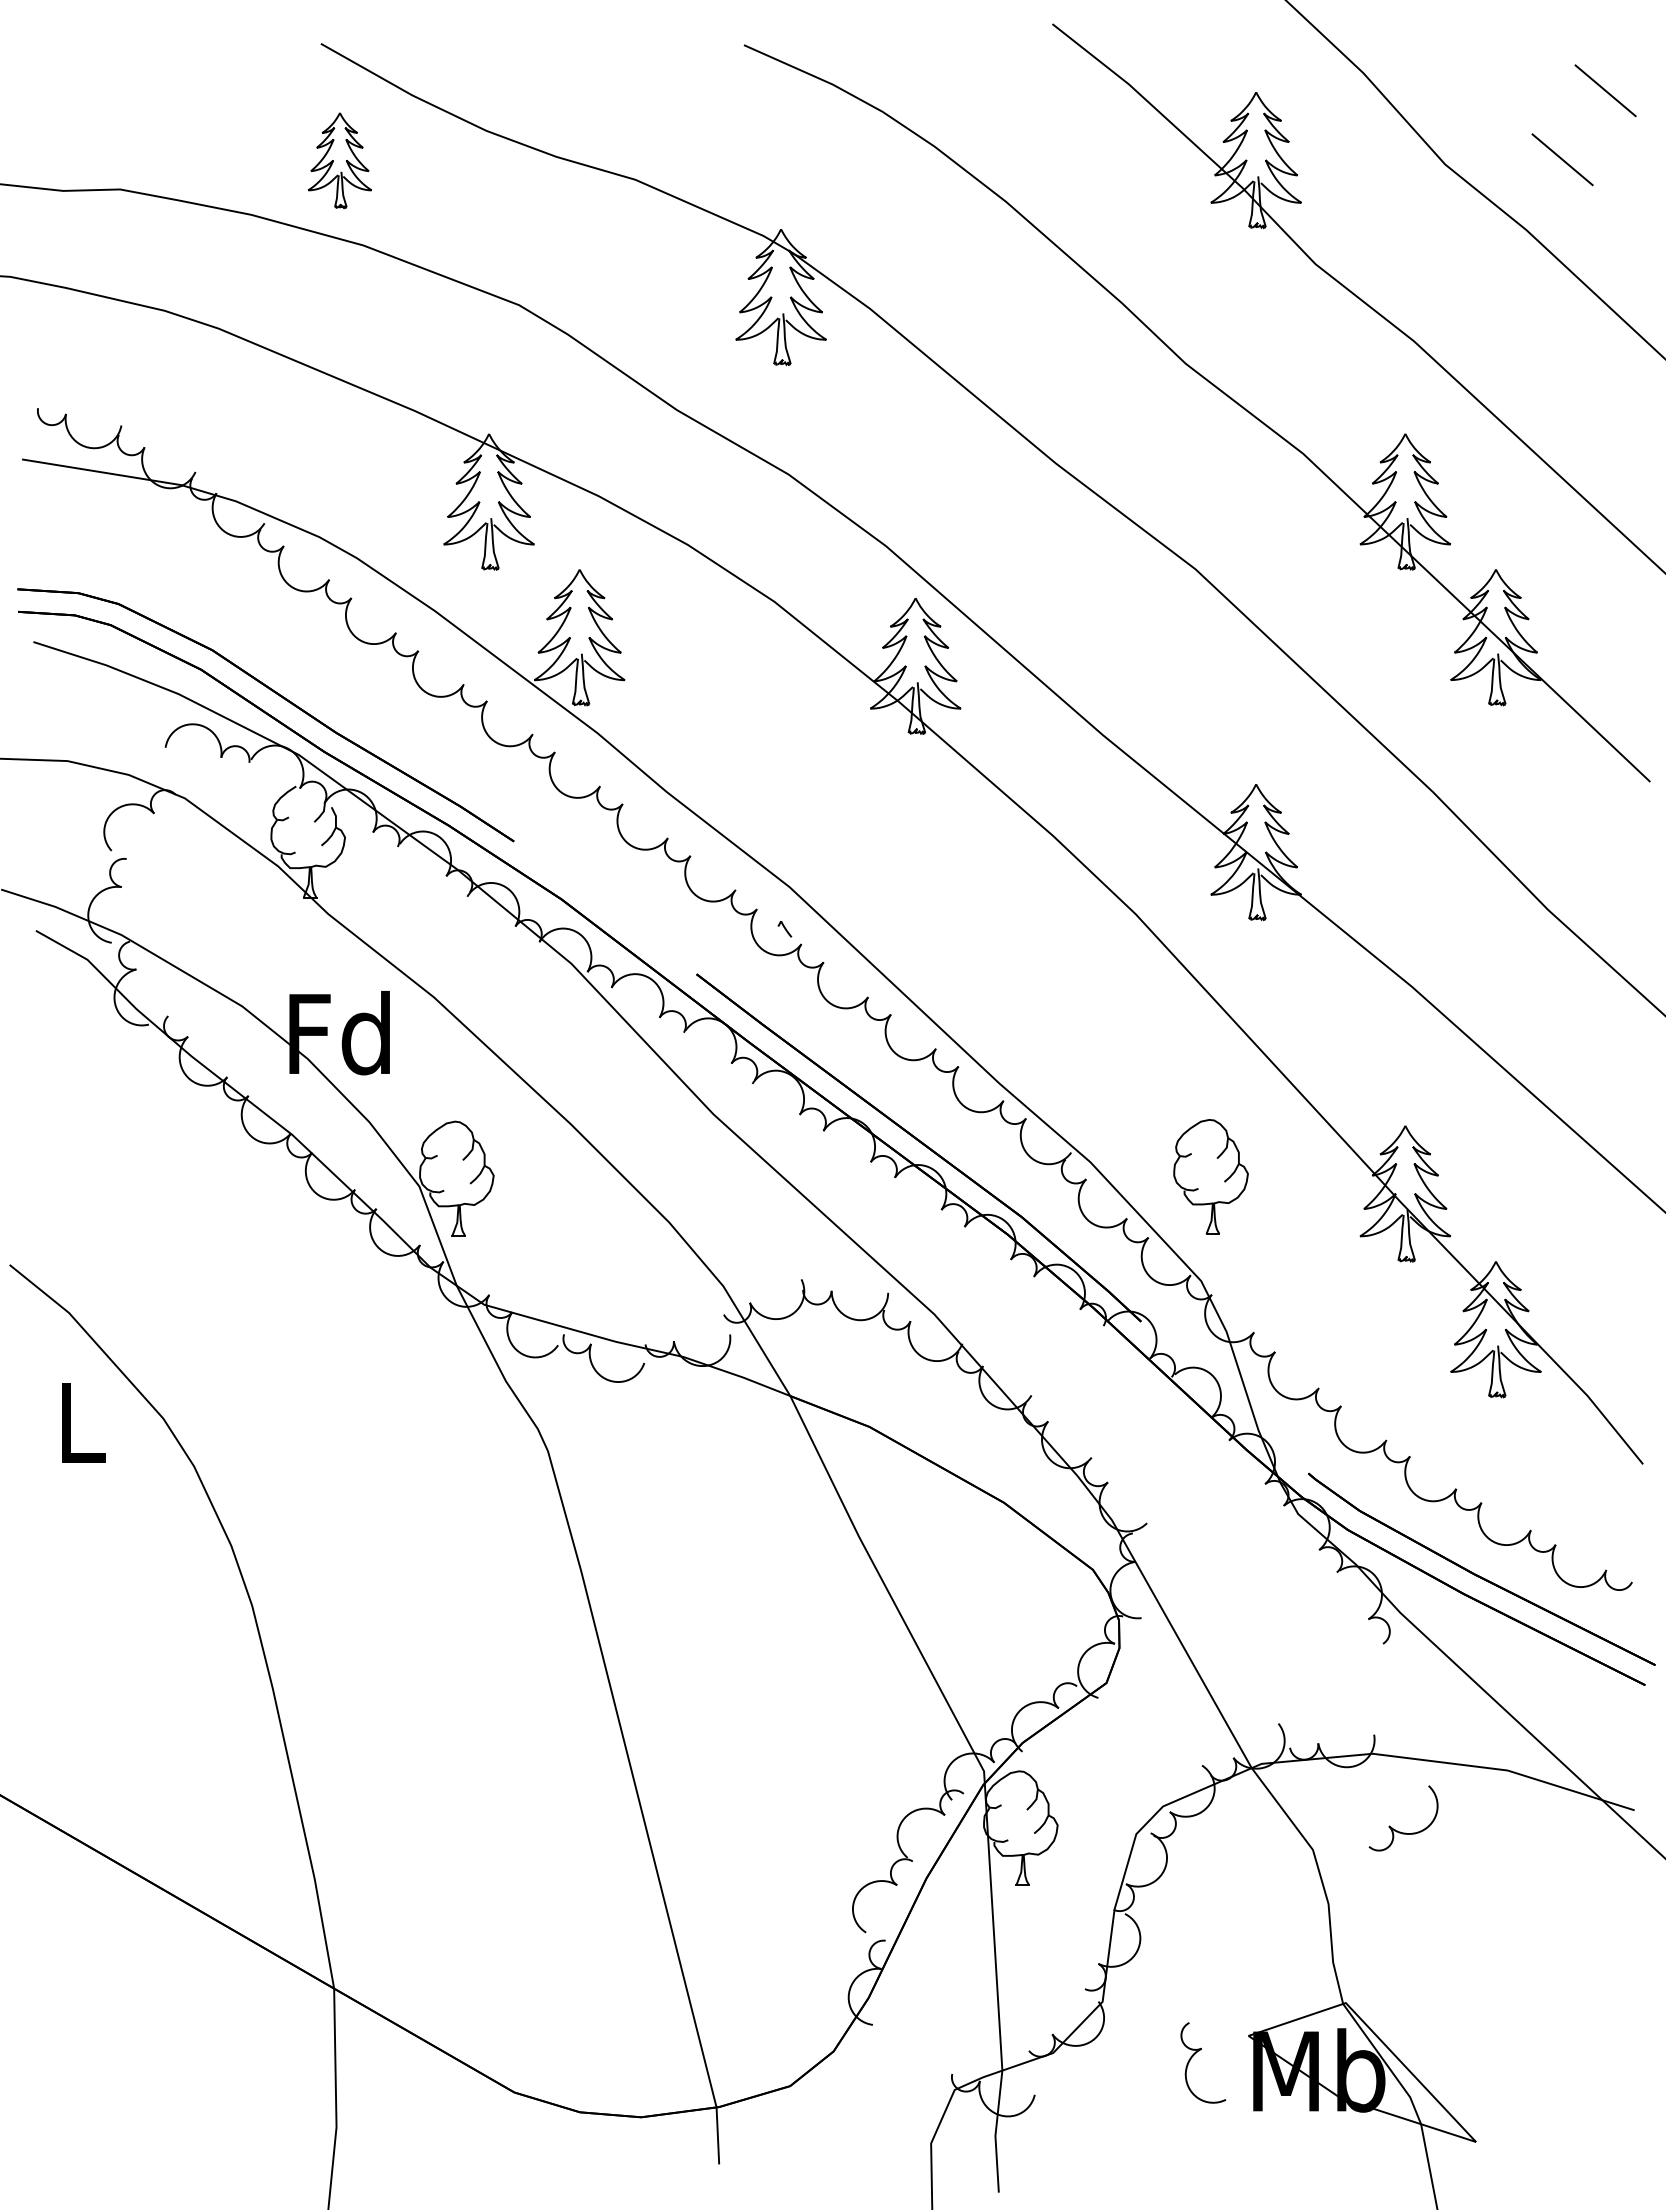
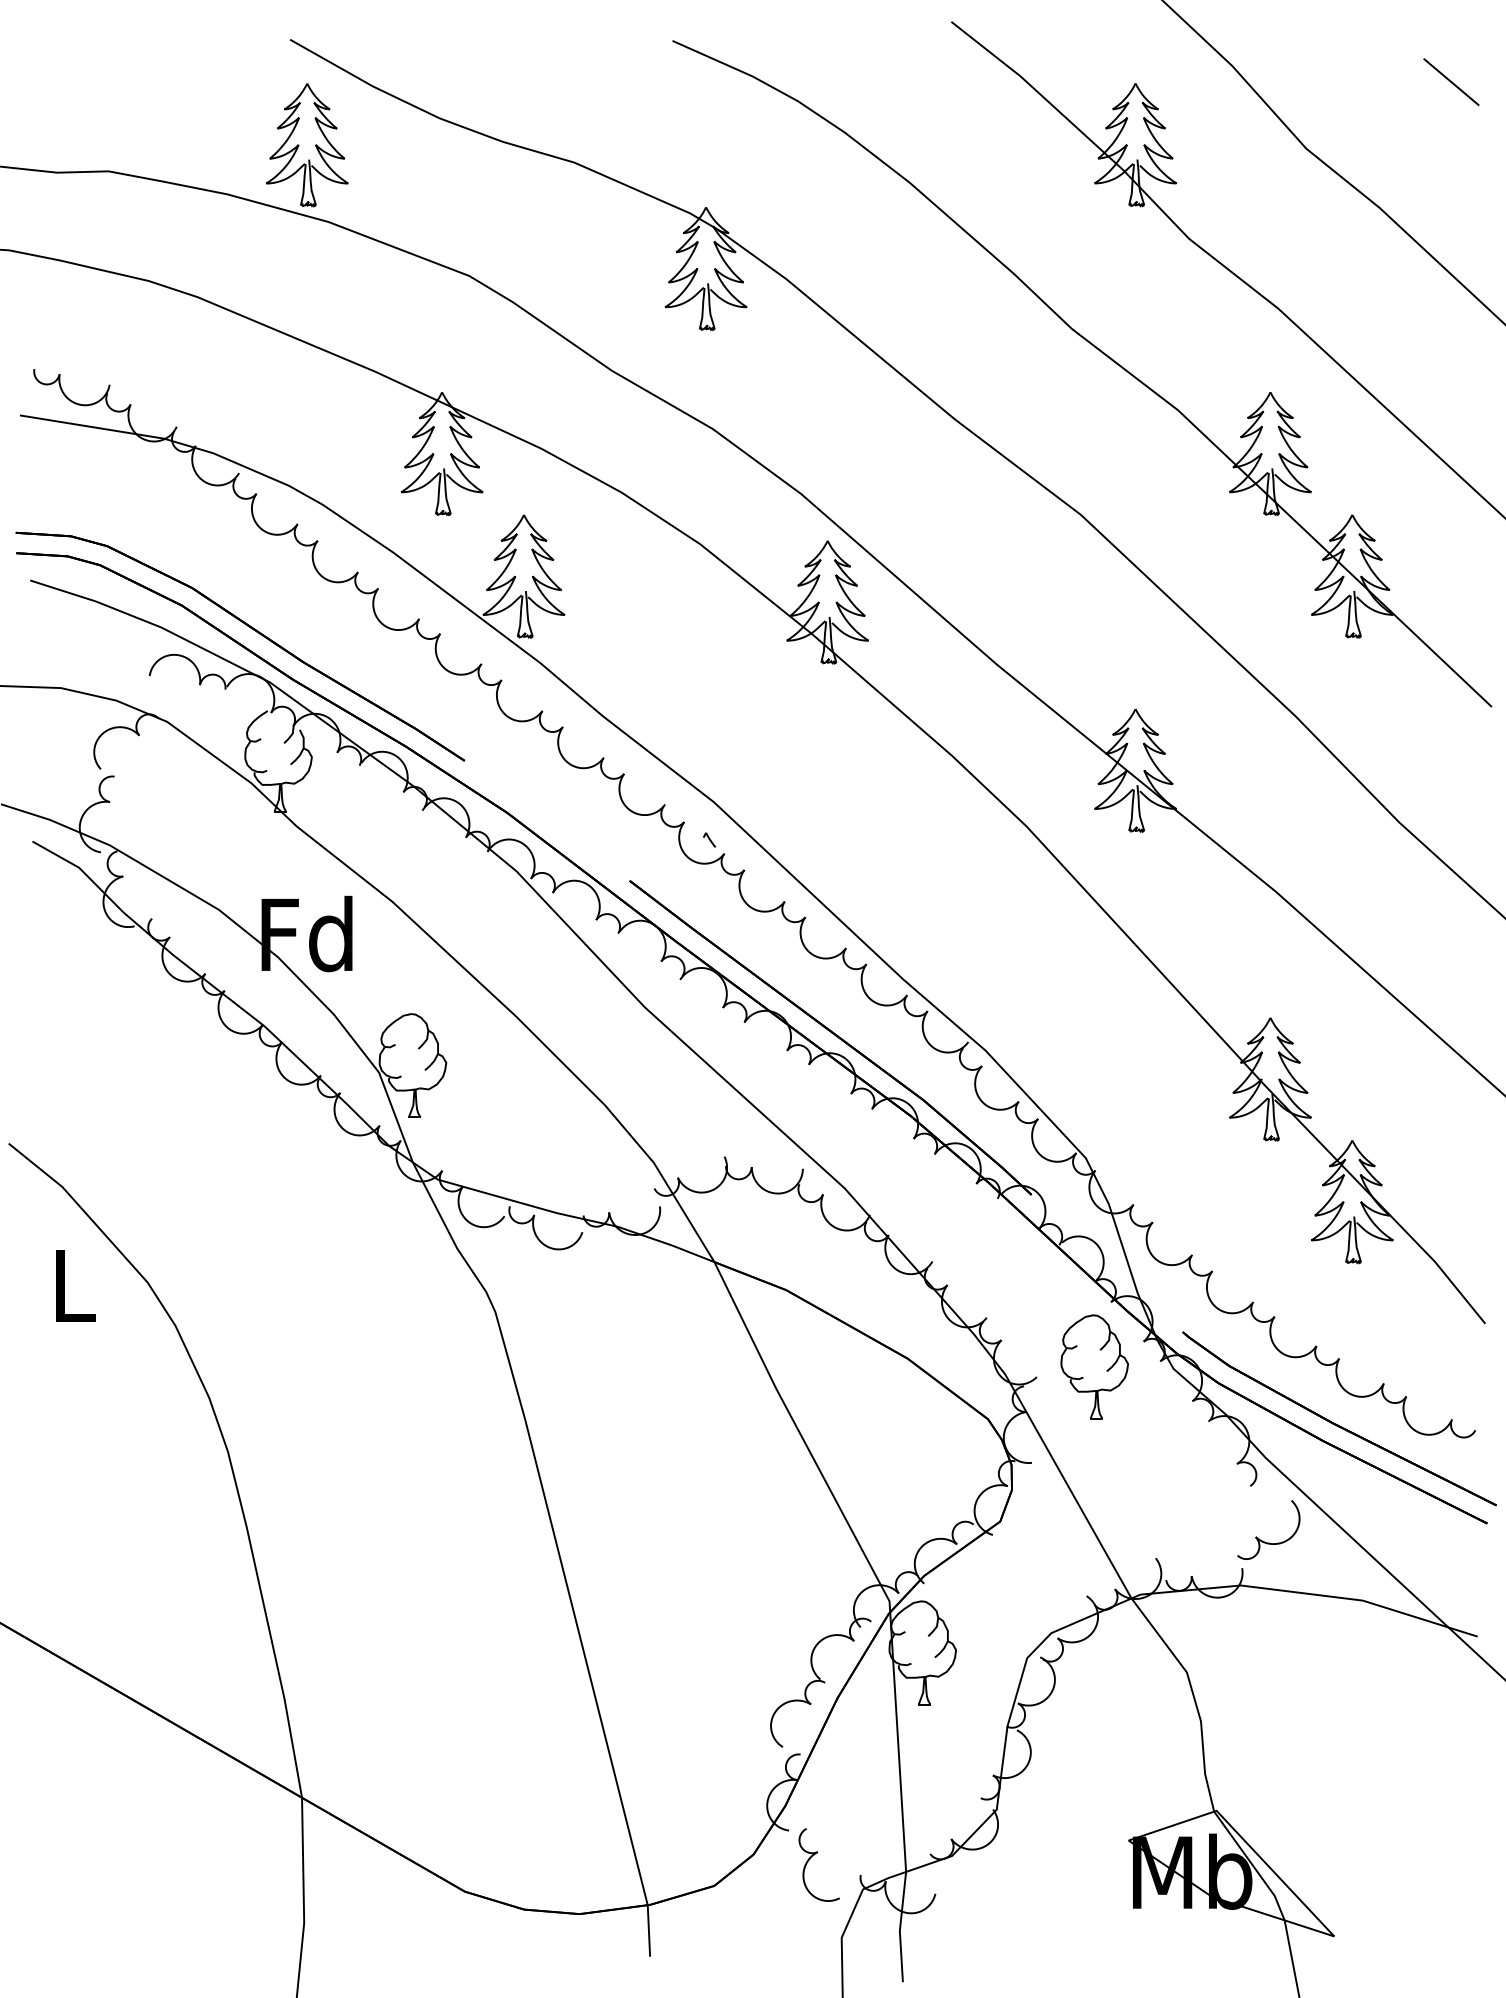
line: (1562, 159) -> (1412, 144), removed
part: (339, 160) -> (306, 145), size x1.43
part: (1210, 1176) -> (1094, 1366), moved
part: (1400, 1831) -> (1266, 1541), moved
part: (1195, 2054) -> (812, 1857), moved

